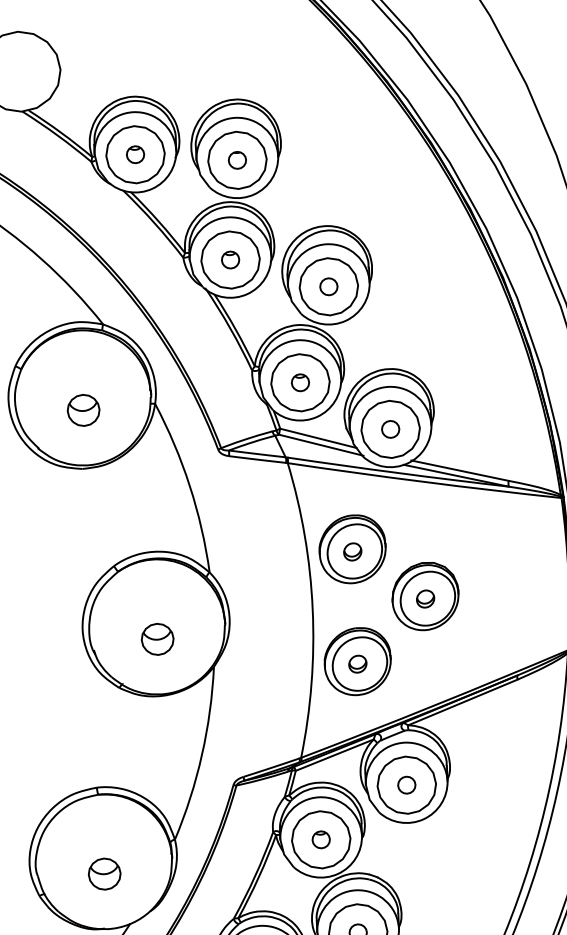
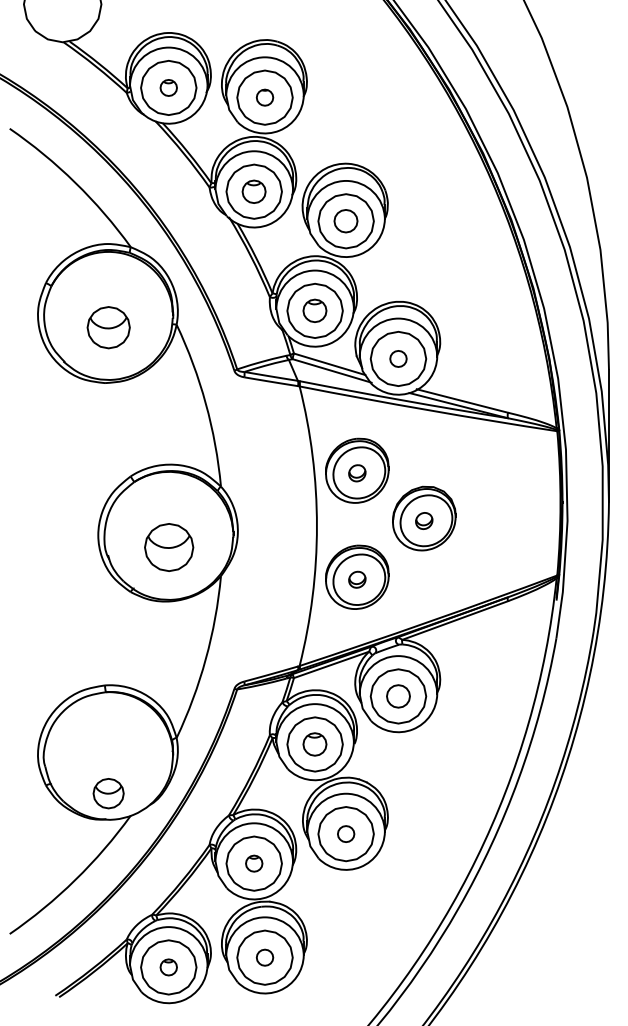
part: (230, 259) -> (254, 191), size x1.4
part: (329, 287) -> (346, 221), size x1.4
part: (300, 382) -> (315, 310), size x1.4
part: (83, 410) -> (108, 327), size x1.4
part: (157, 639) -> (168, 547), size x1.6
part: (406, 785) -> (398, 696), size x1.4
part: (321, 839) -> (315, 744), size x1.4
part: (104, 874) -> (108, 793), moved

